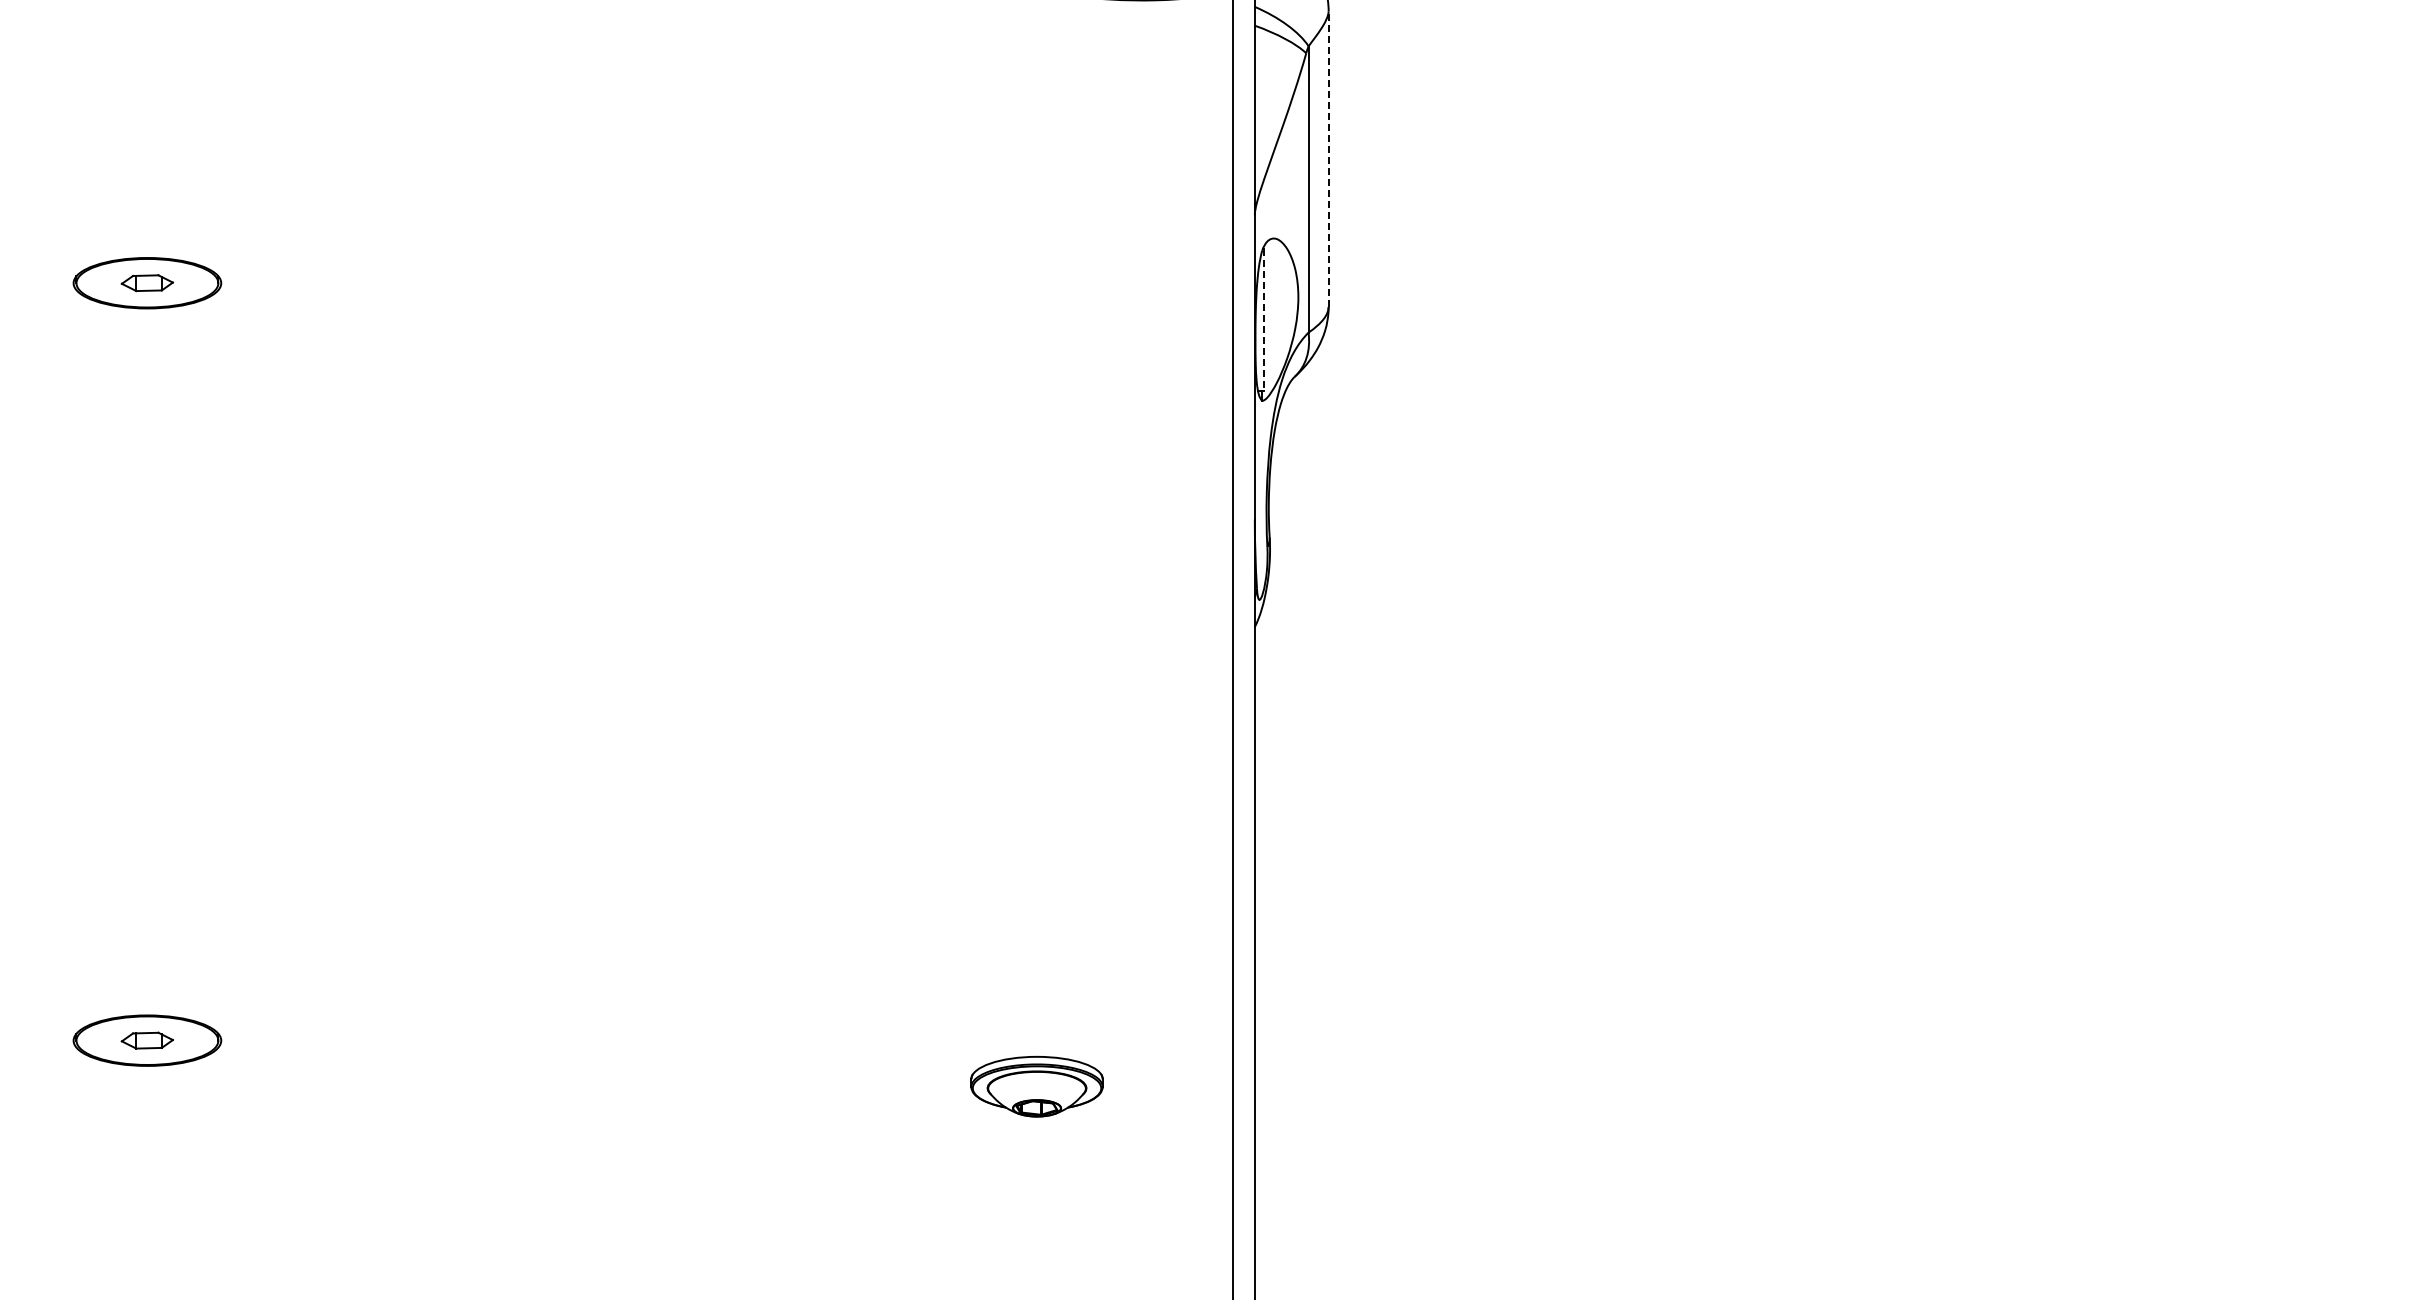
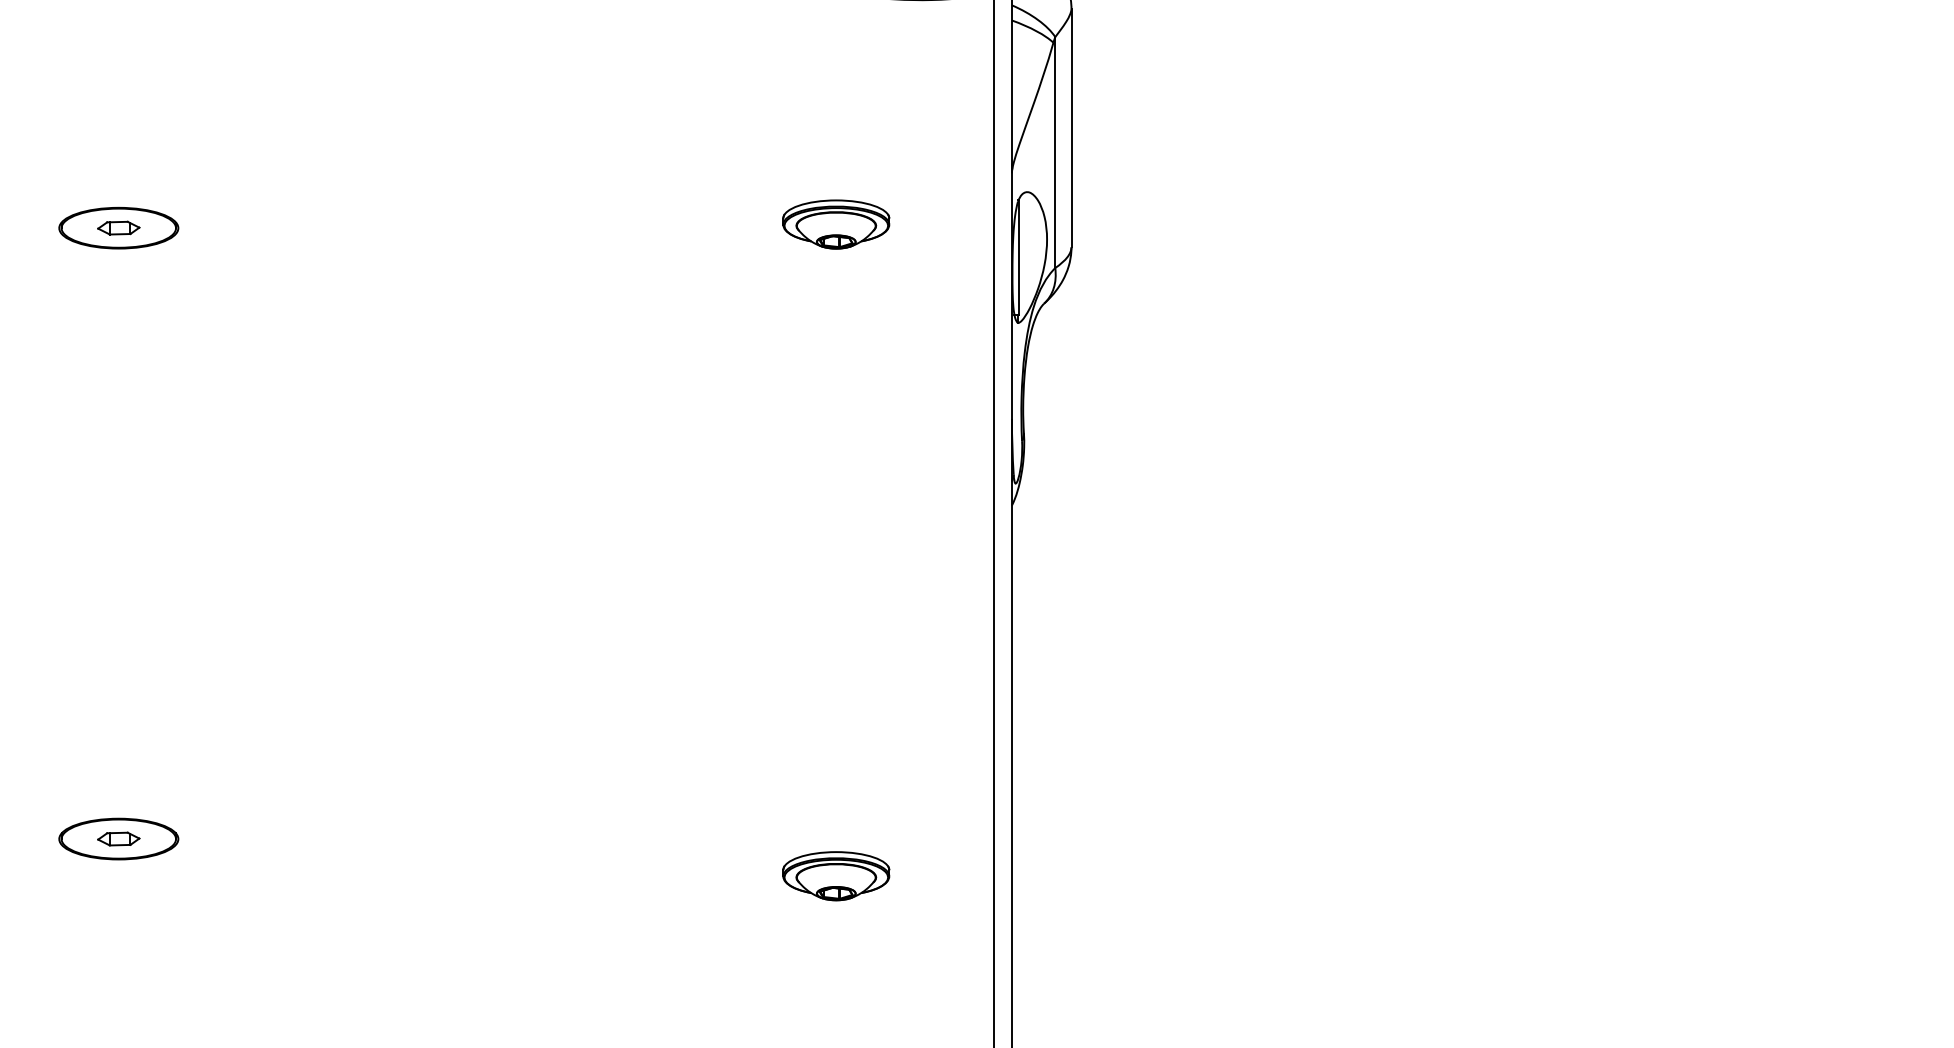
line: (1328, 159) -> (1071, 128), dashed -> solid
part: (1036, 278) -> (835, 224), added
line: (1263, 319) -> (1018, 257), dashed -> solid

